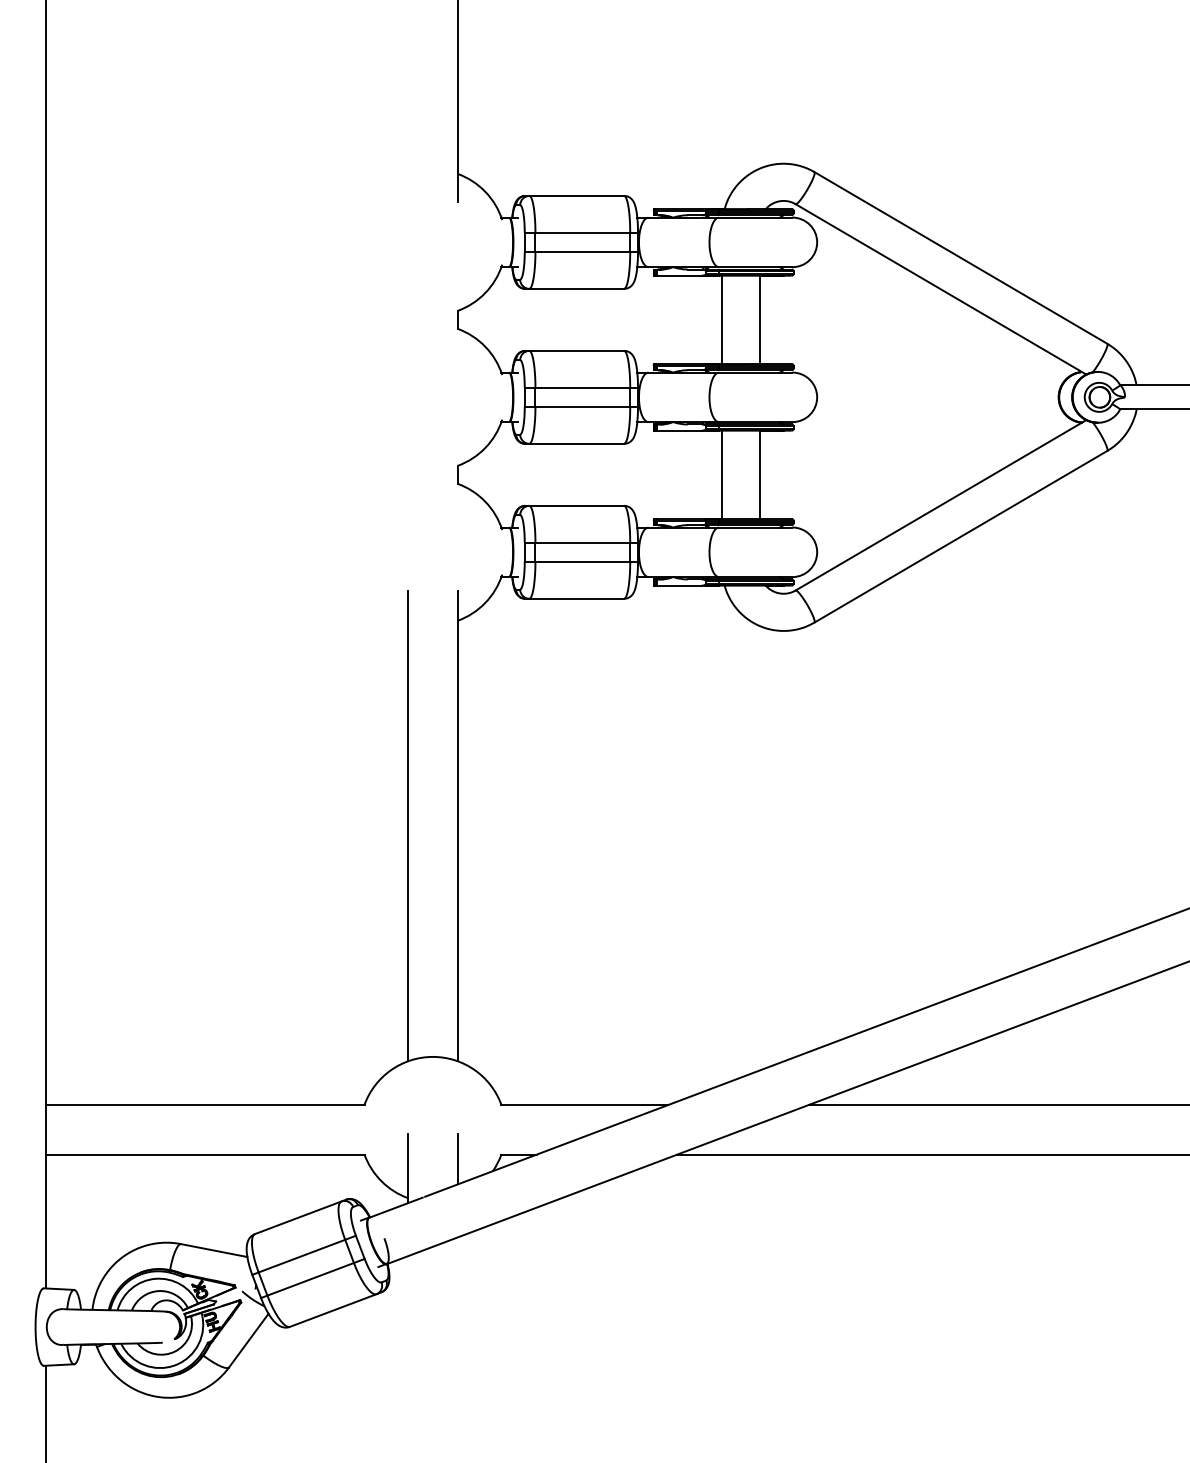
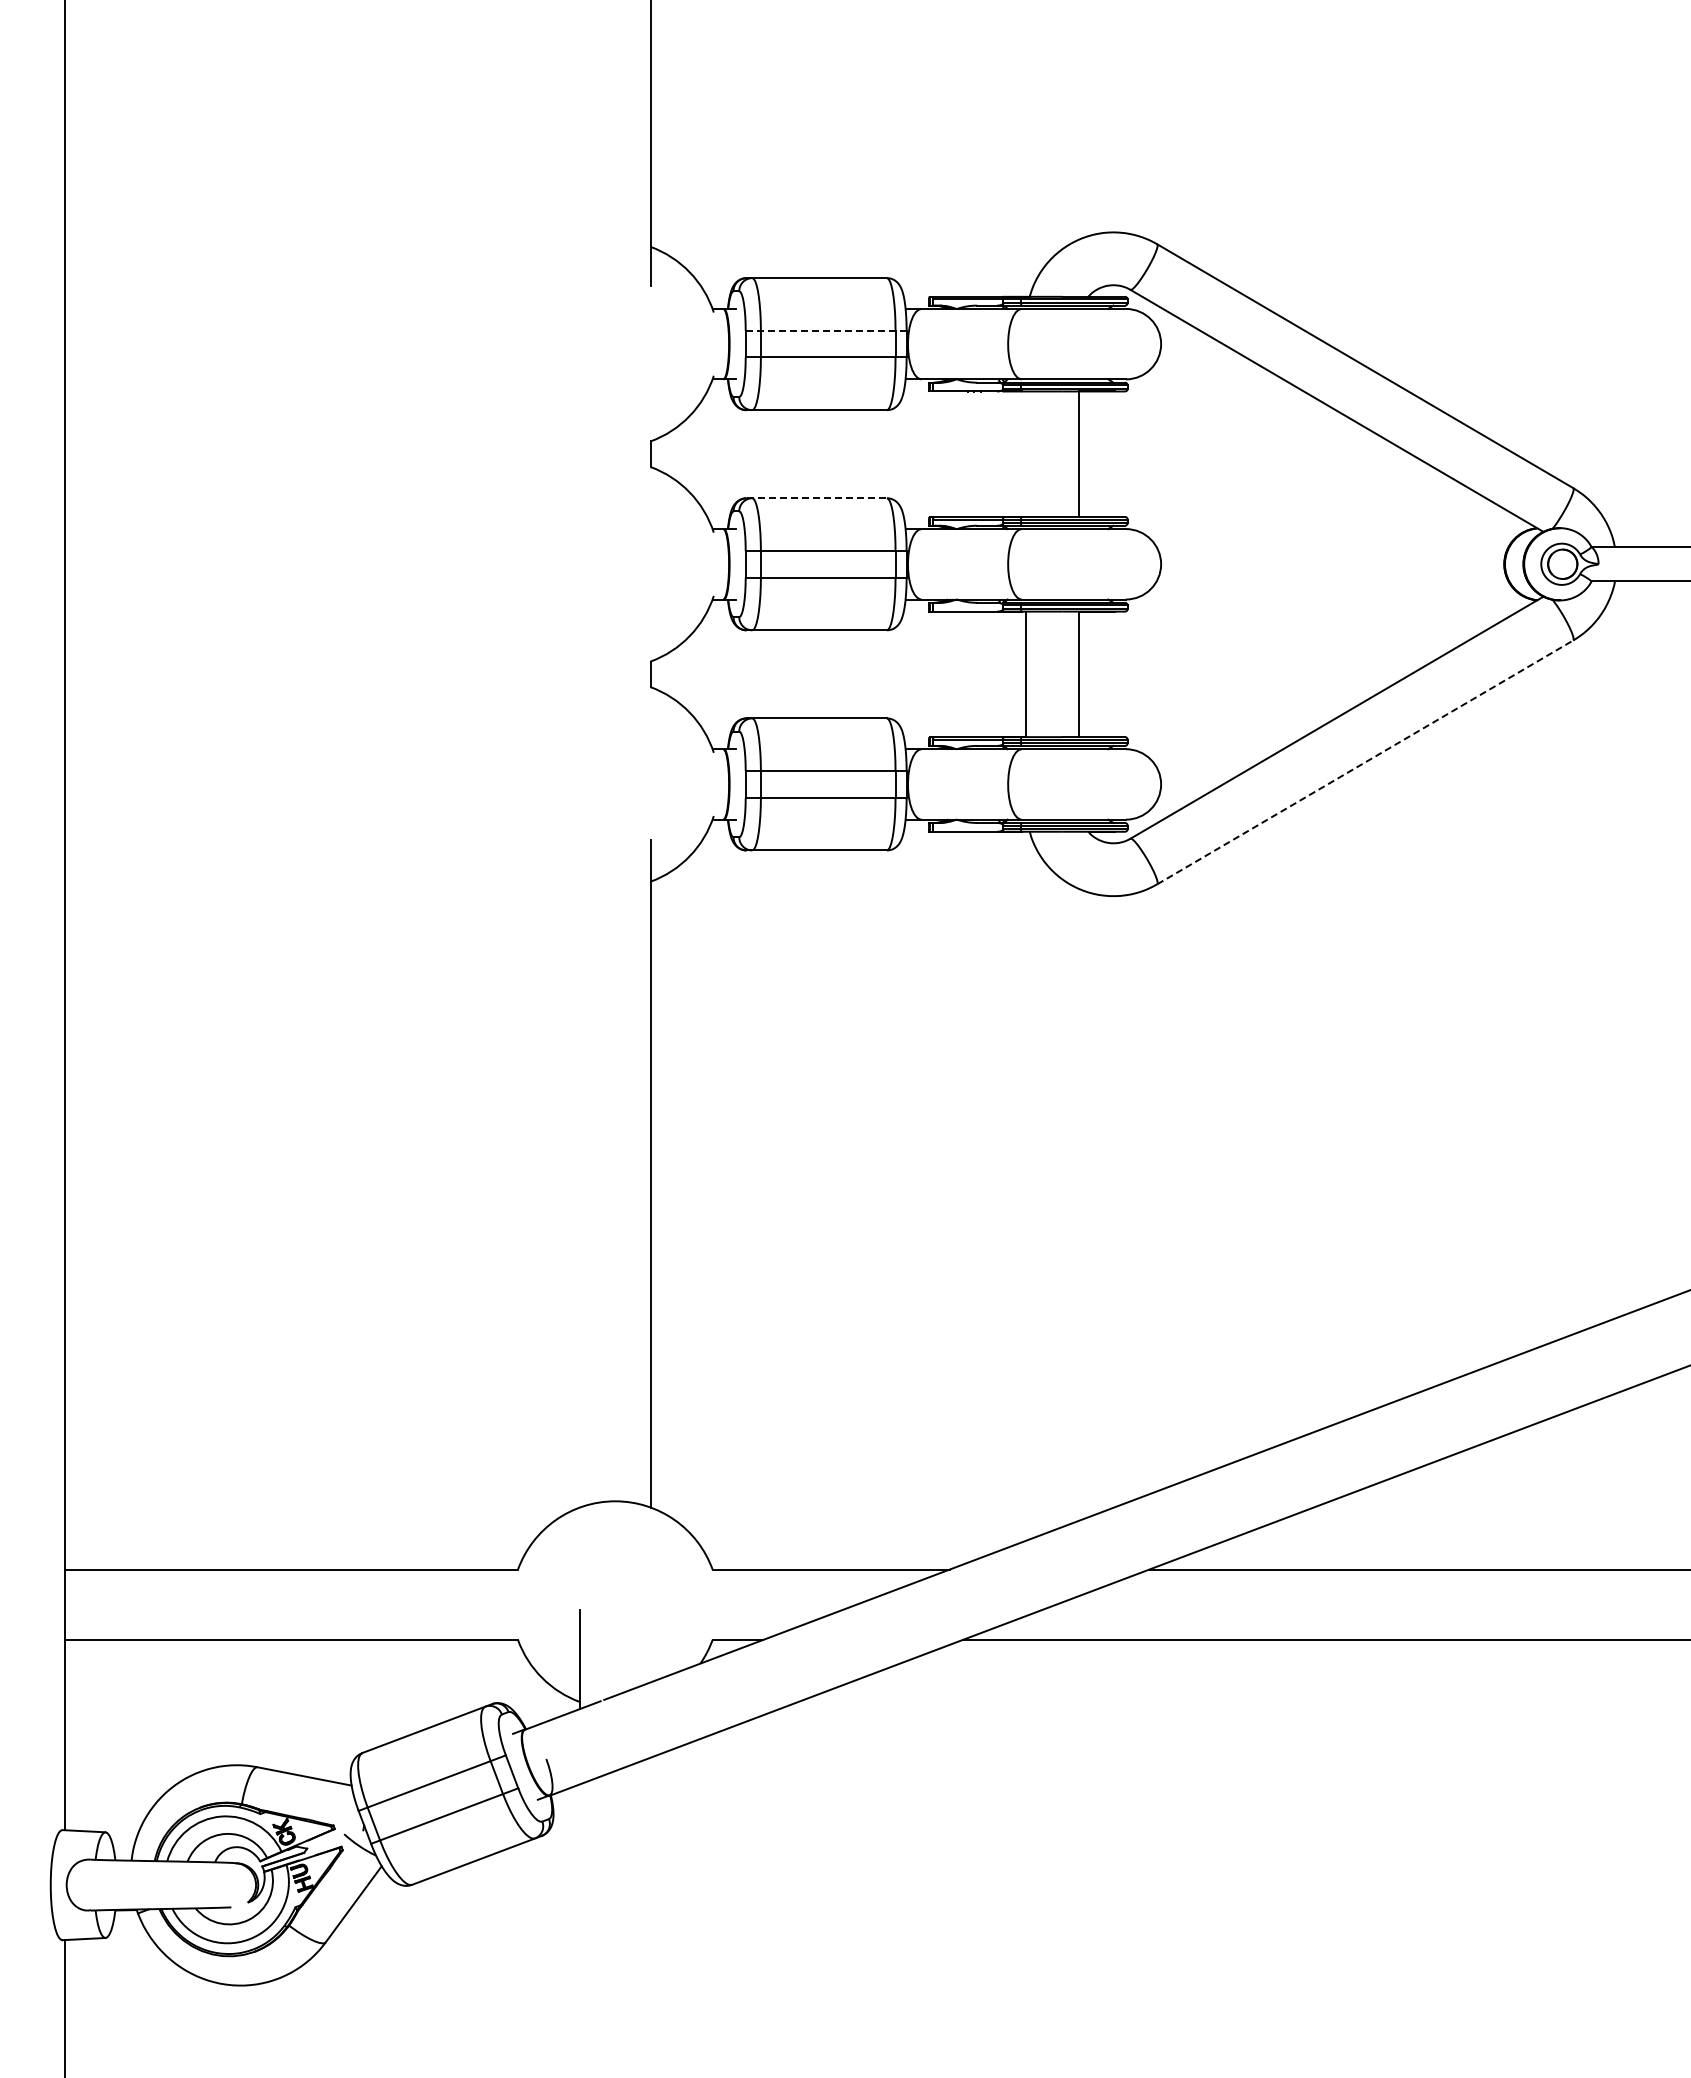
line: (580, 232) -> (825, 330), solid -> dashed
line: (722, 319) -> (1026, 453), removed
line: (575, 351) -> (817, 498), solid -> dashed
line: (961, 536) -> (1365, 762), solid -> dashed
line: (408, 826) -> (580, 1173), removed
line: (457, 1159) -> (650, 1646), removed

